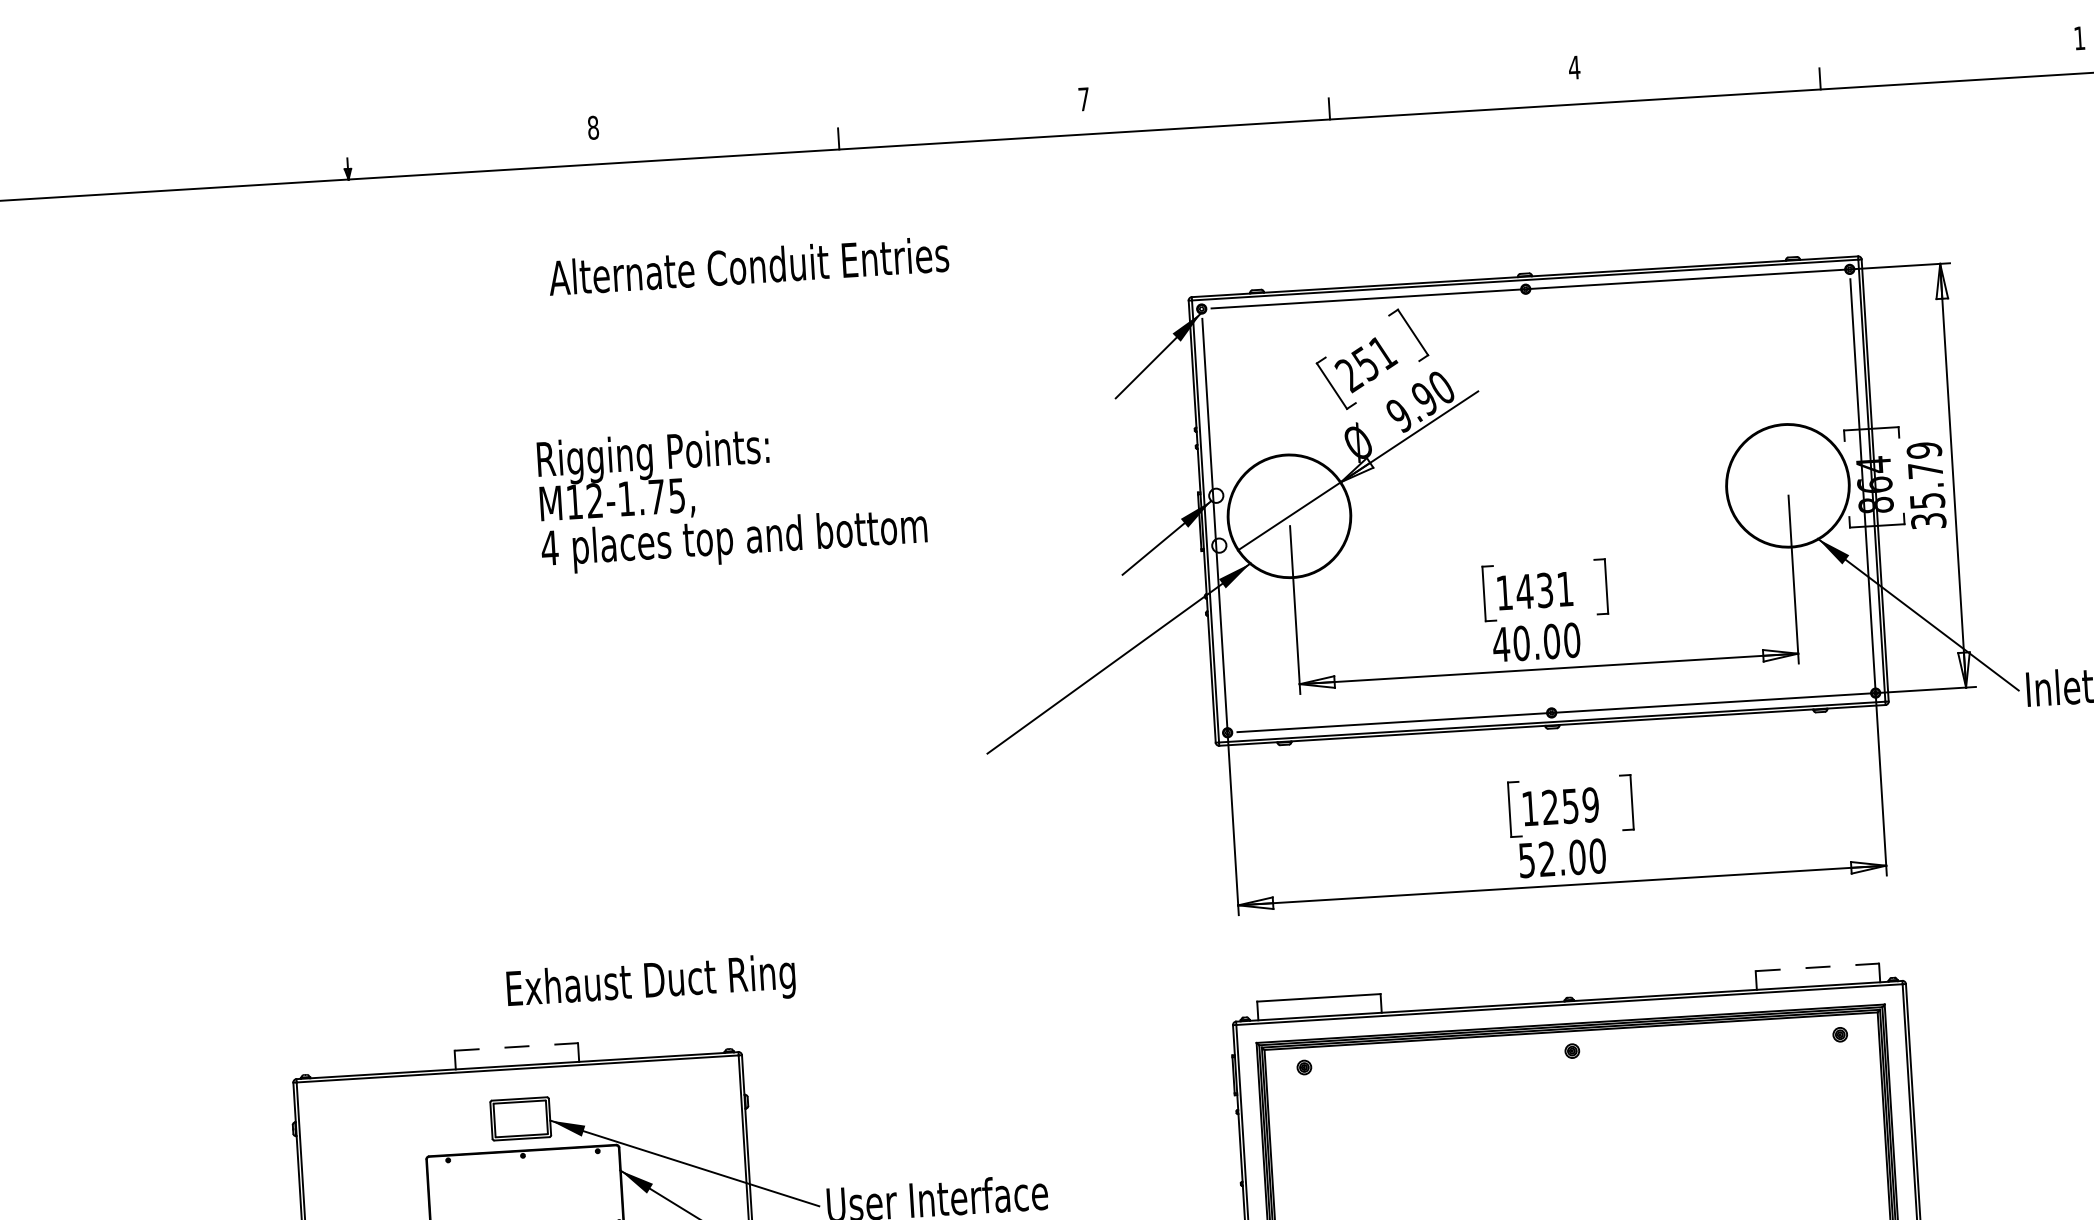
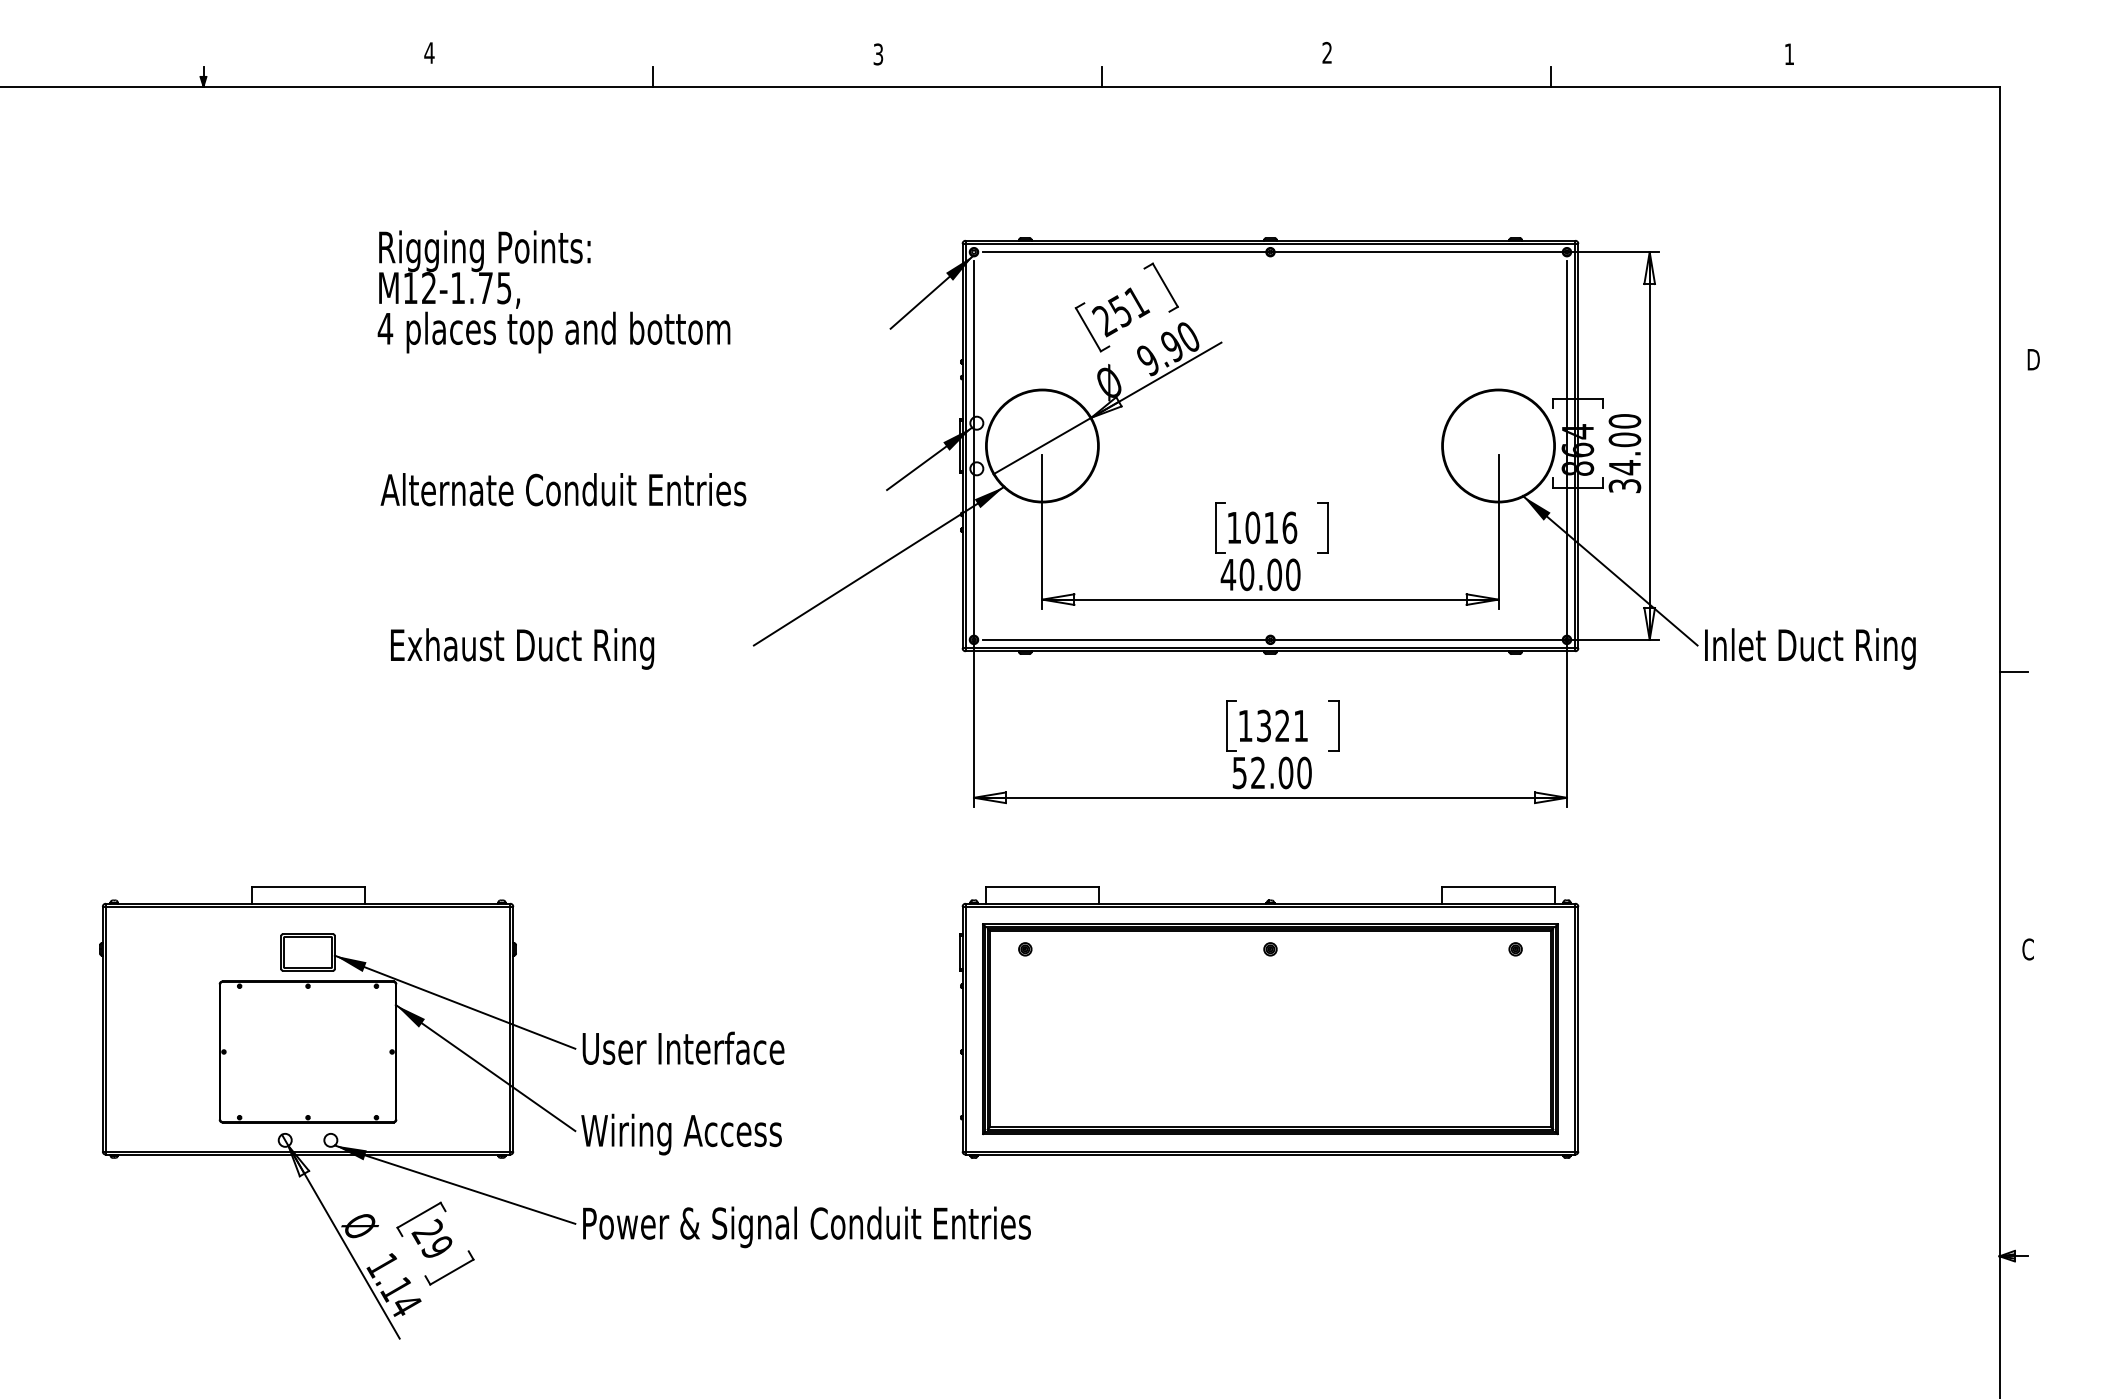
text: (1574, 67) -> (1327, 52), 4 -> 2
text: (1084, 99) -> (878, 54), 7 -> 3
text: (593, 128) -> (429, 53), 8 -> 4
text: (748, 265) -> (563, 489), moved
text: (1925, 475) -> (1624, 444), 35.79 -> 34.00
text: (731, 496) -> (553, 291), moved
text: (1545, 590) -> (1271, 527), 1431 -> 1016
text: (1570, 805) -> (1282, 725), 1259 -> 1321
line: (1818, 967) -> (1499, 886), dashed -> solid
text: (651, 983) -> (522, 648), moved
line: (516, 1046) -> (308, 886), dashed -> solid

